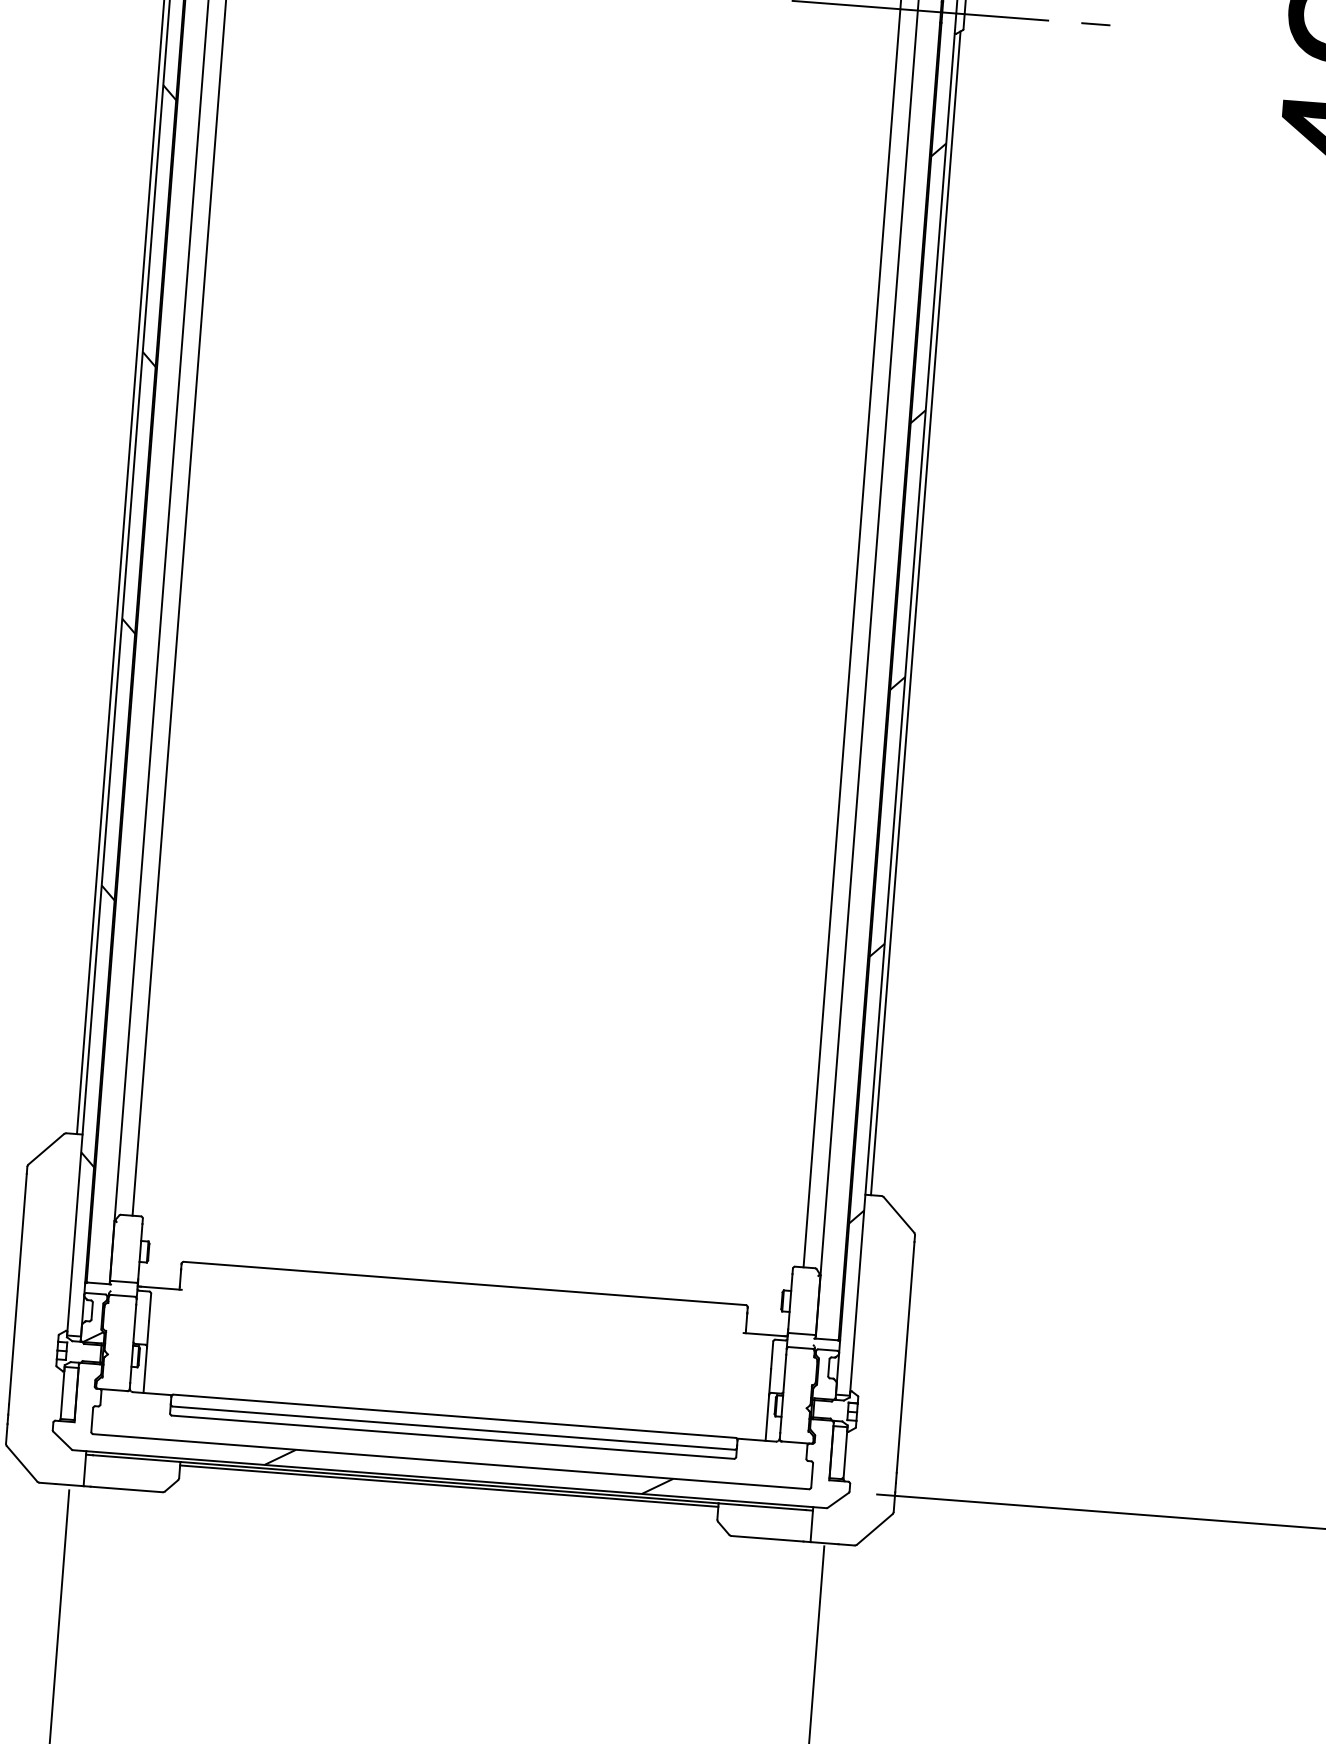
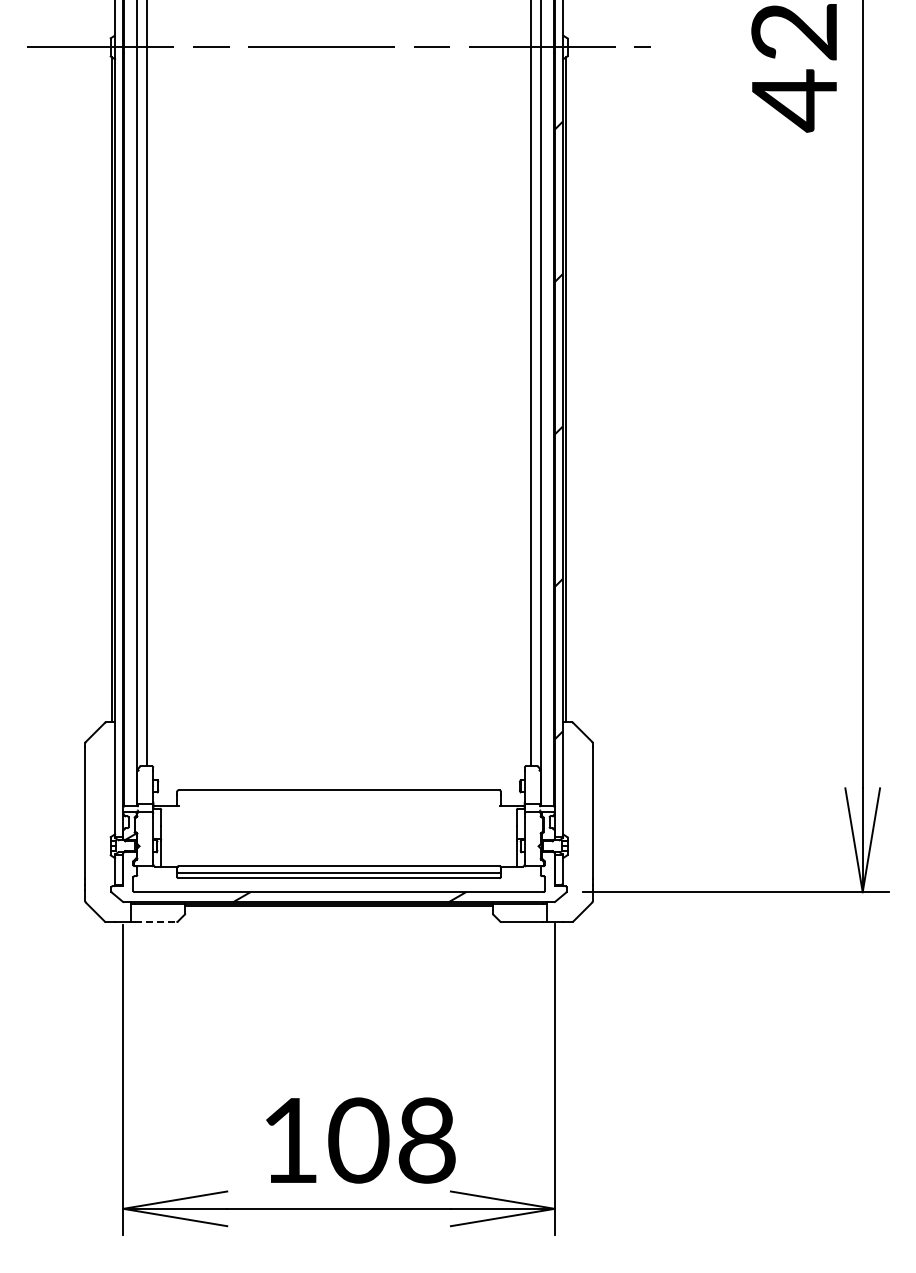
hatch: (128, 625) -> (119, 431), removed
line: (125, 1490) -> (155, 922), solid -> dashed

